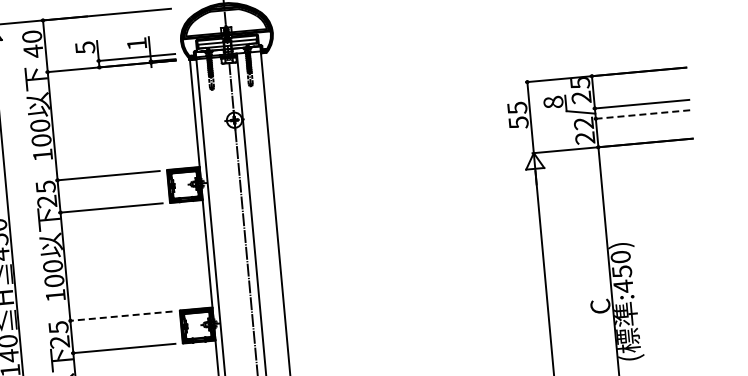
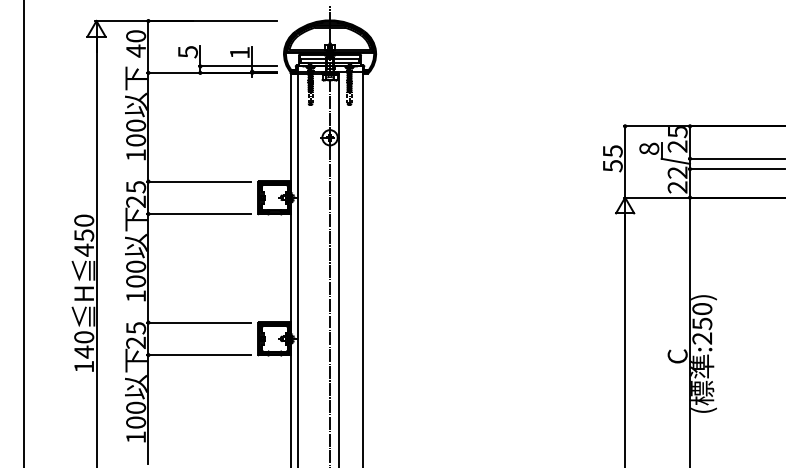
line: (642, 115) -> (736, 169), dashed -> solid
text: (622, 286) -> (701, 338), :450) -> :250)
line: (121, 316) -> (199, 322), dashed -> solid

